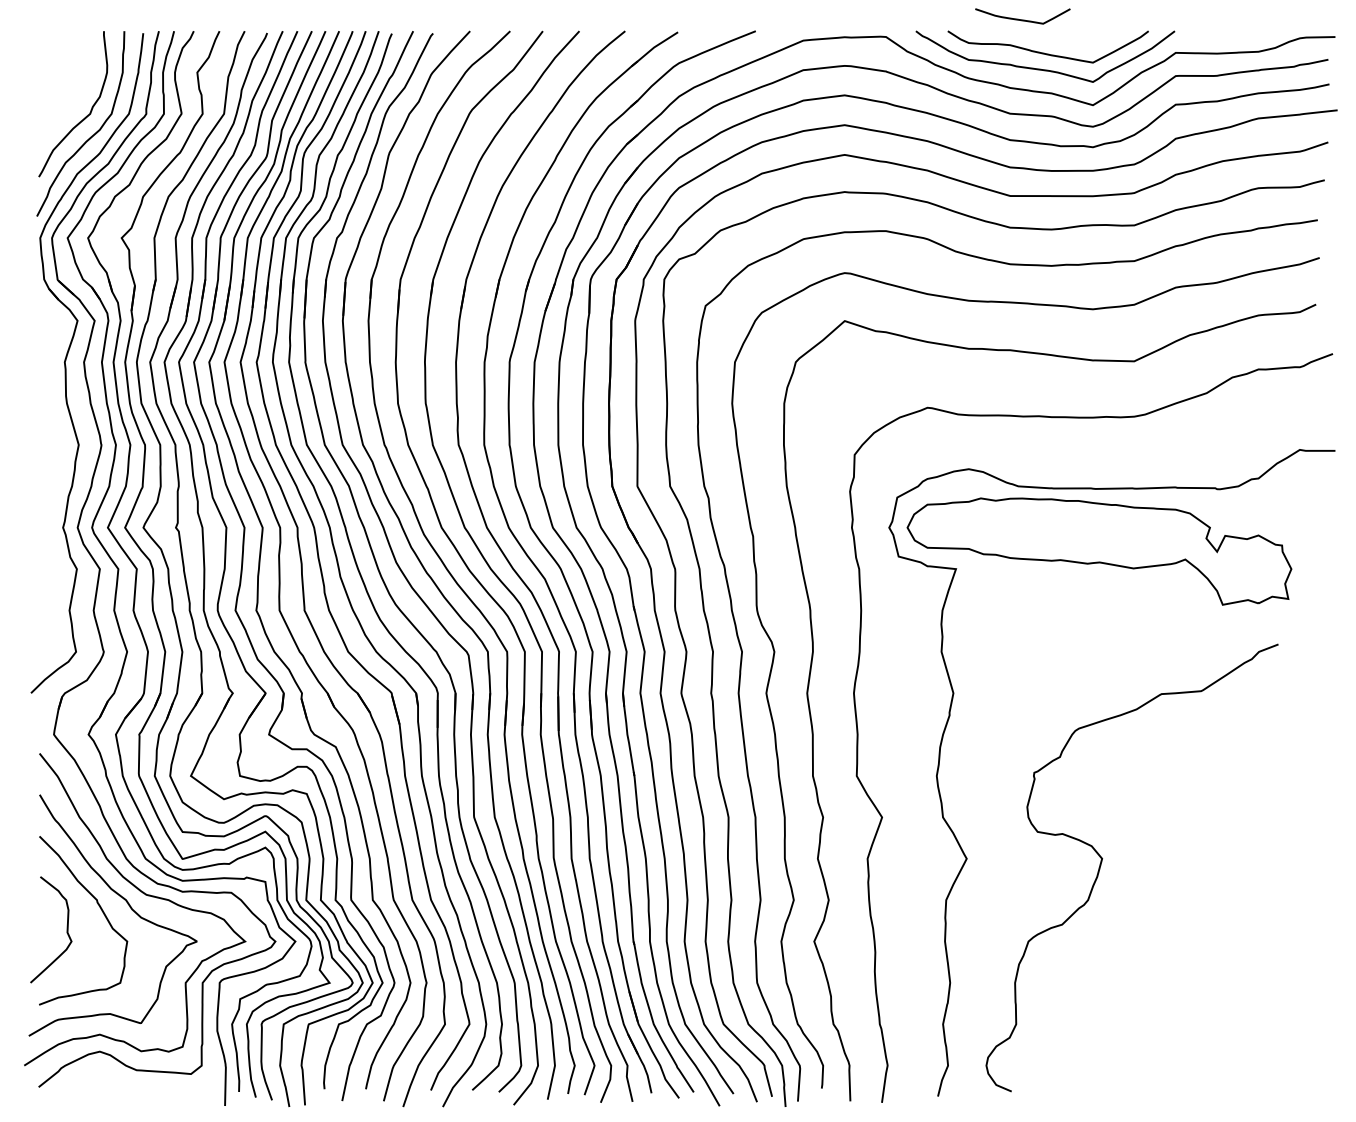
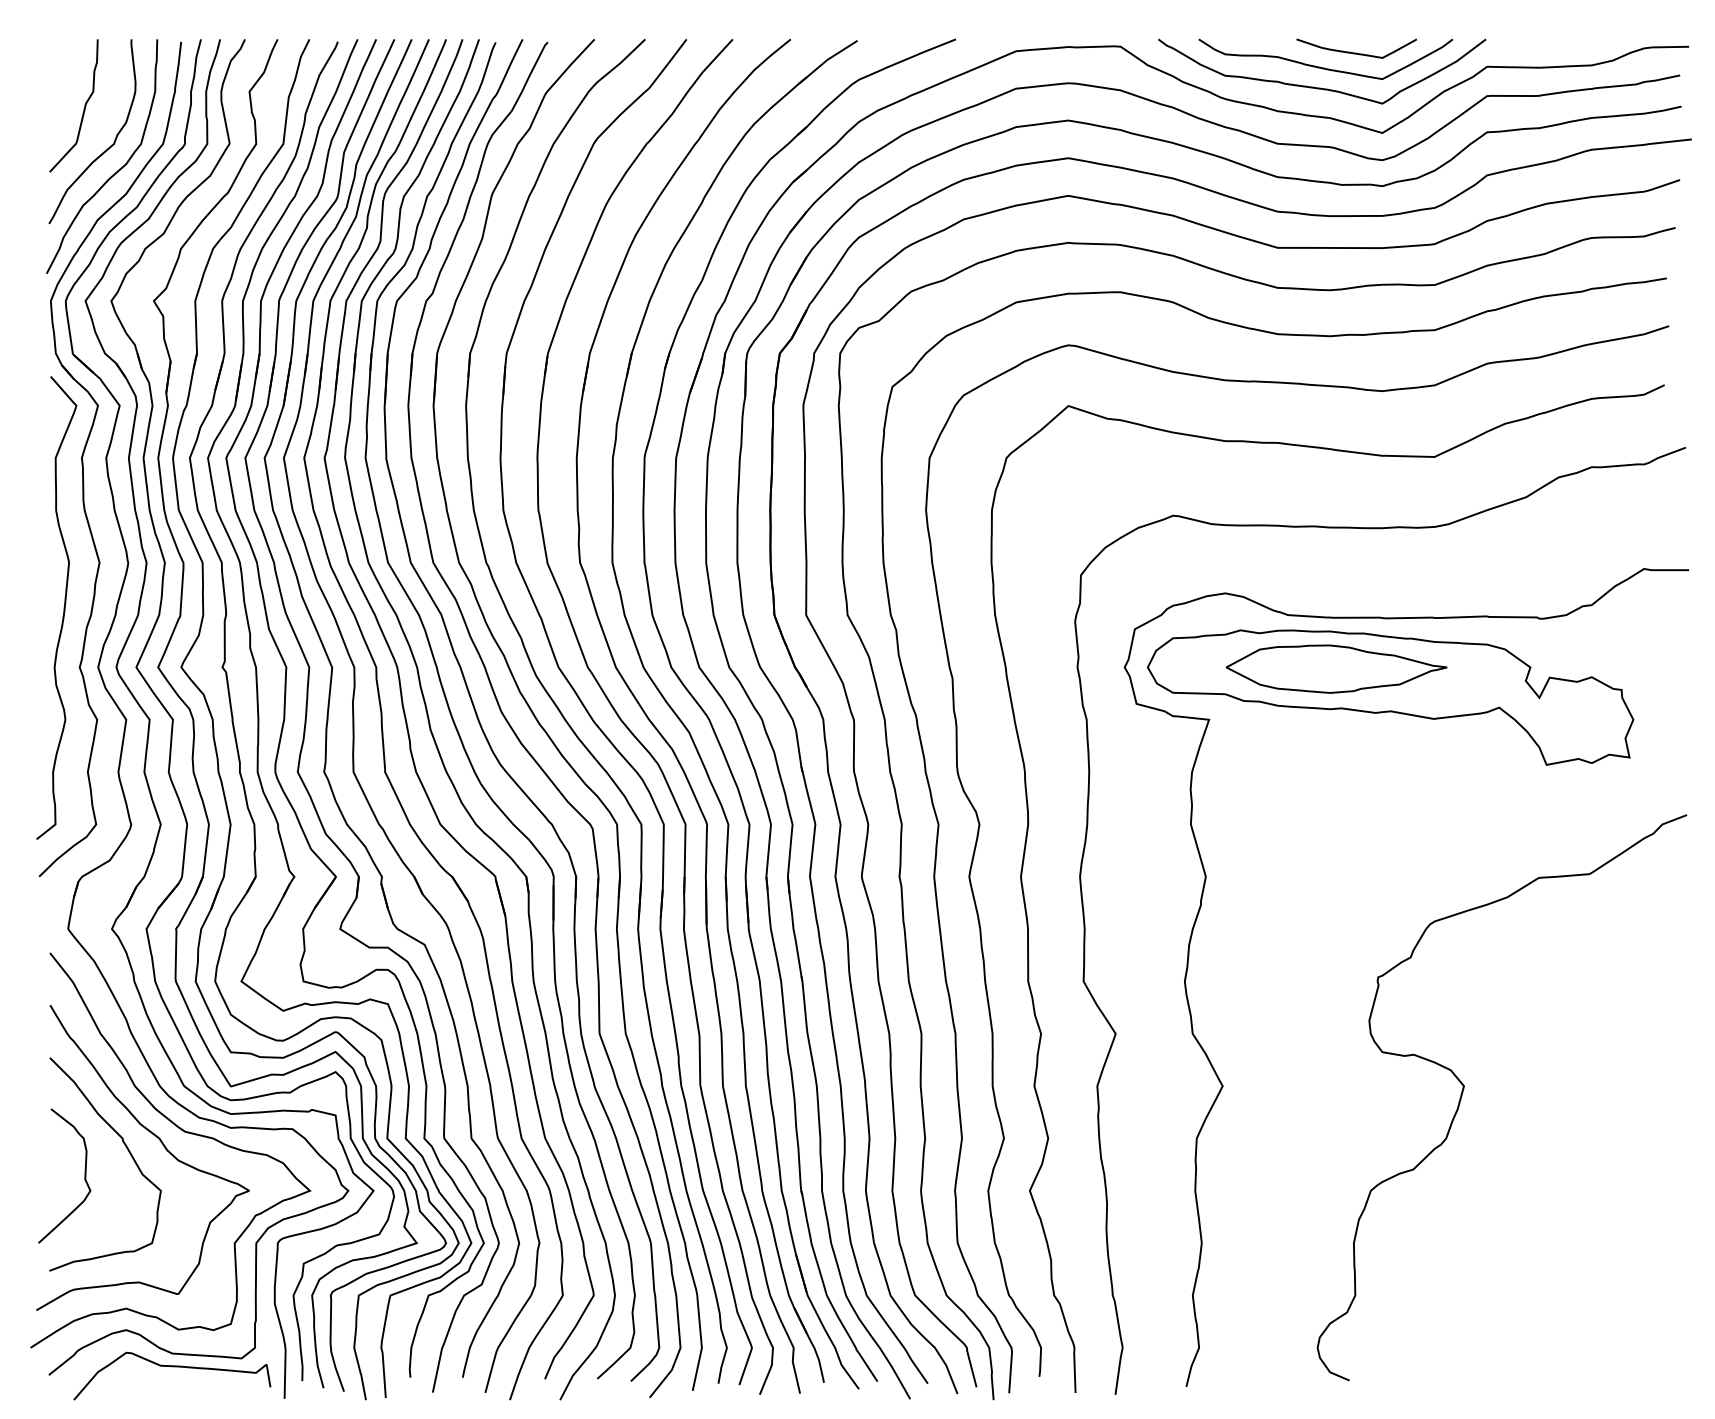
curve: (1022, 19) -> (1356, 52), moved
curve: (66, 85) -> (83, 108), added
curve: (50, 480) -> (63, 607), added
part: (1056, 528) -> (1336, 668), added
curve: (1102, 860) -> (1464, 1088), moved
curve: (136, 1081) -> (172, 1367), added

